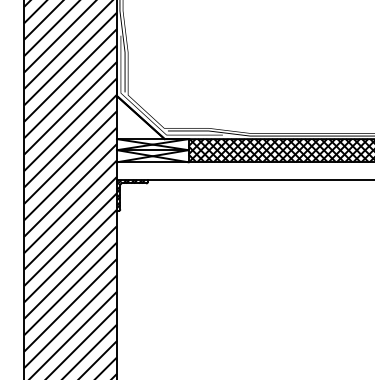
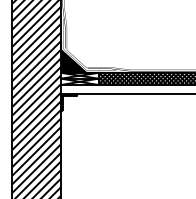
hatch: (140, 117) -> (73, 61), added

